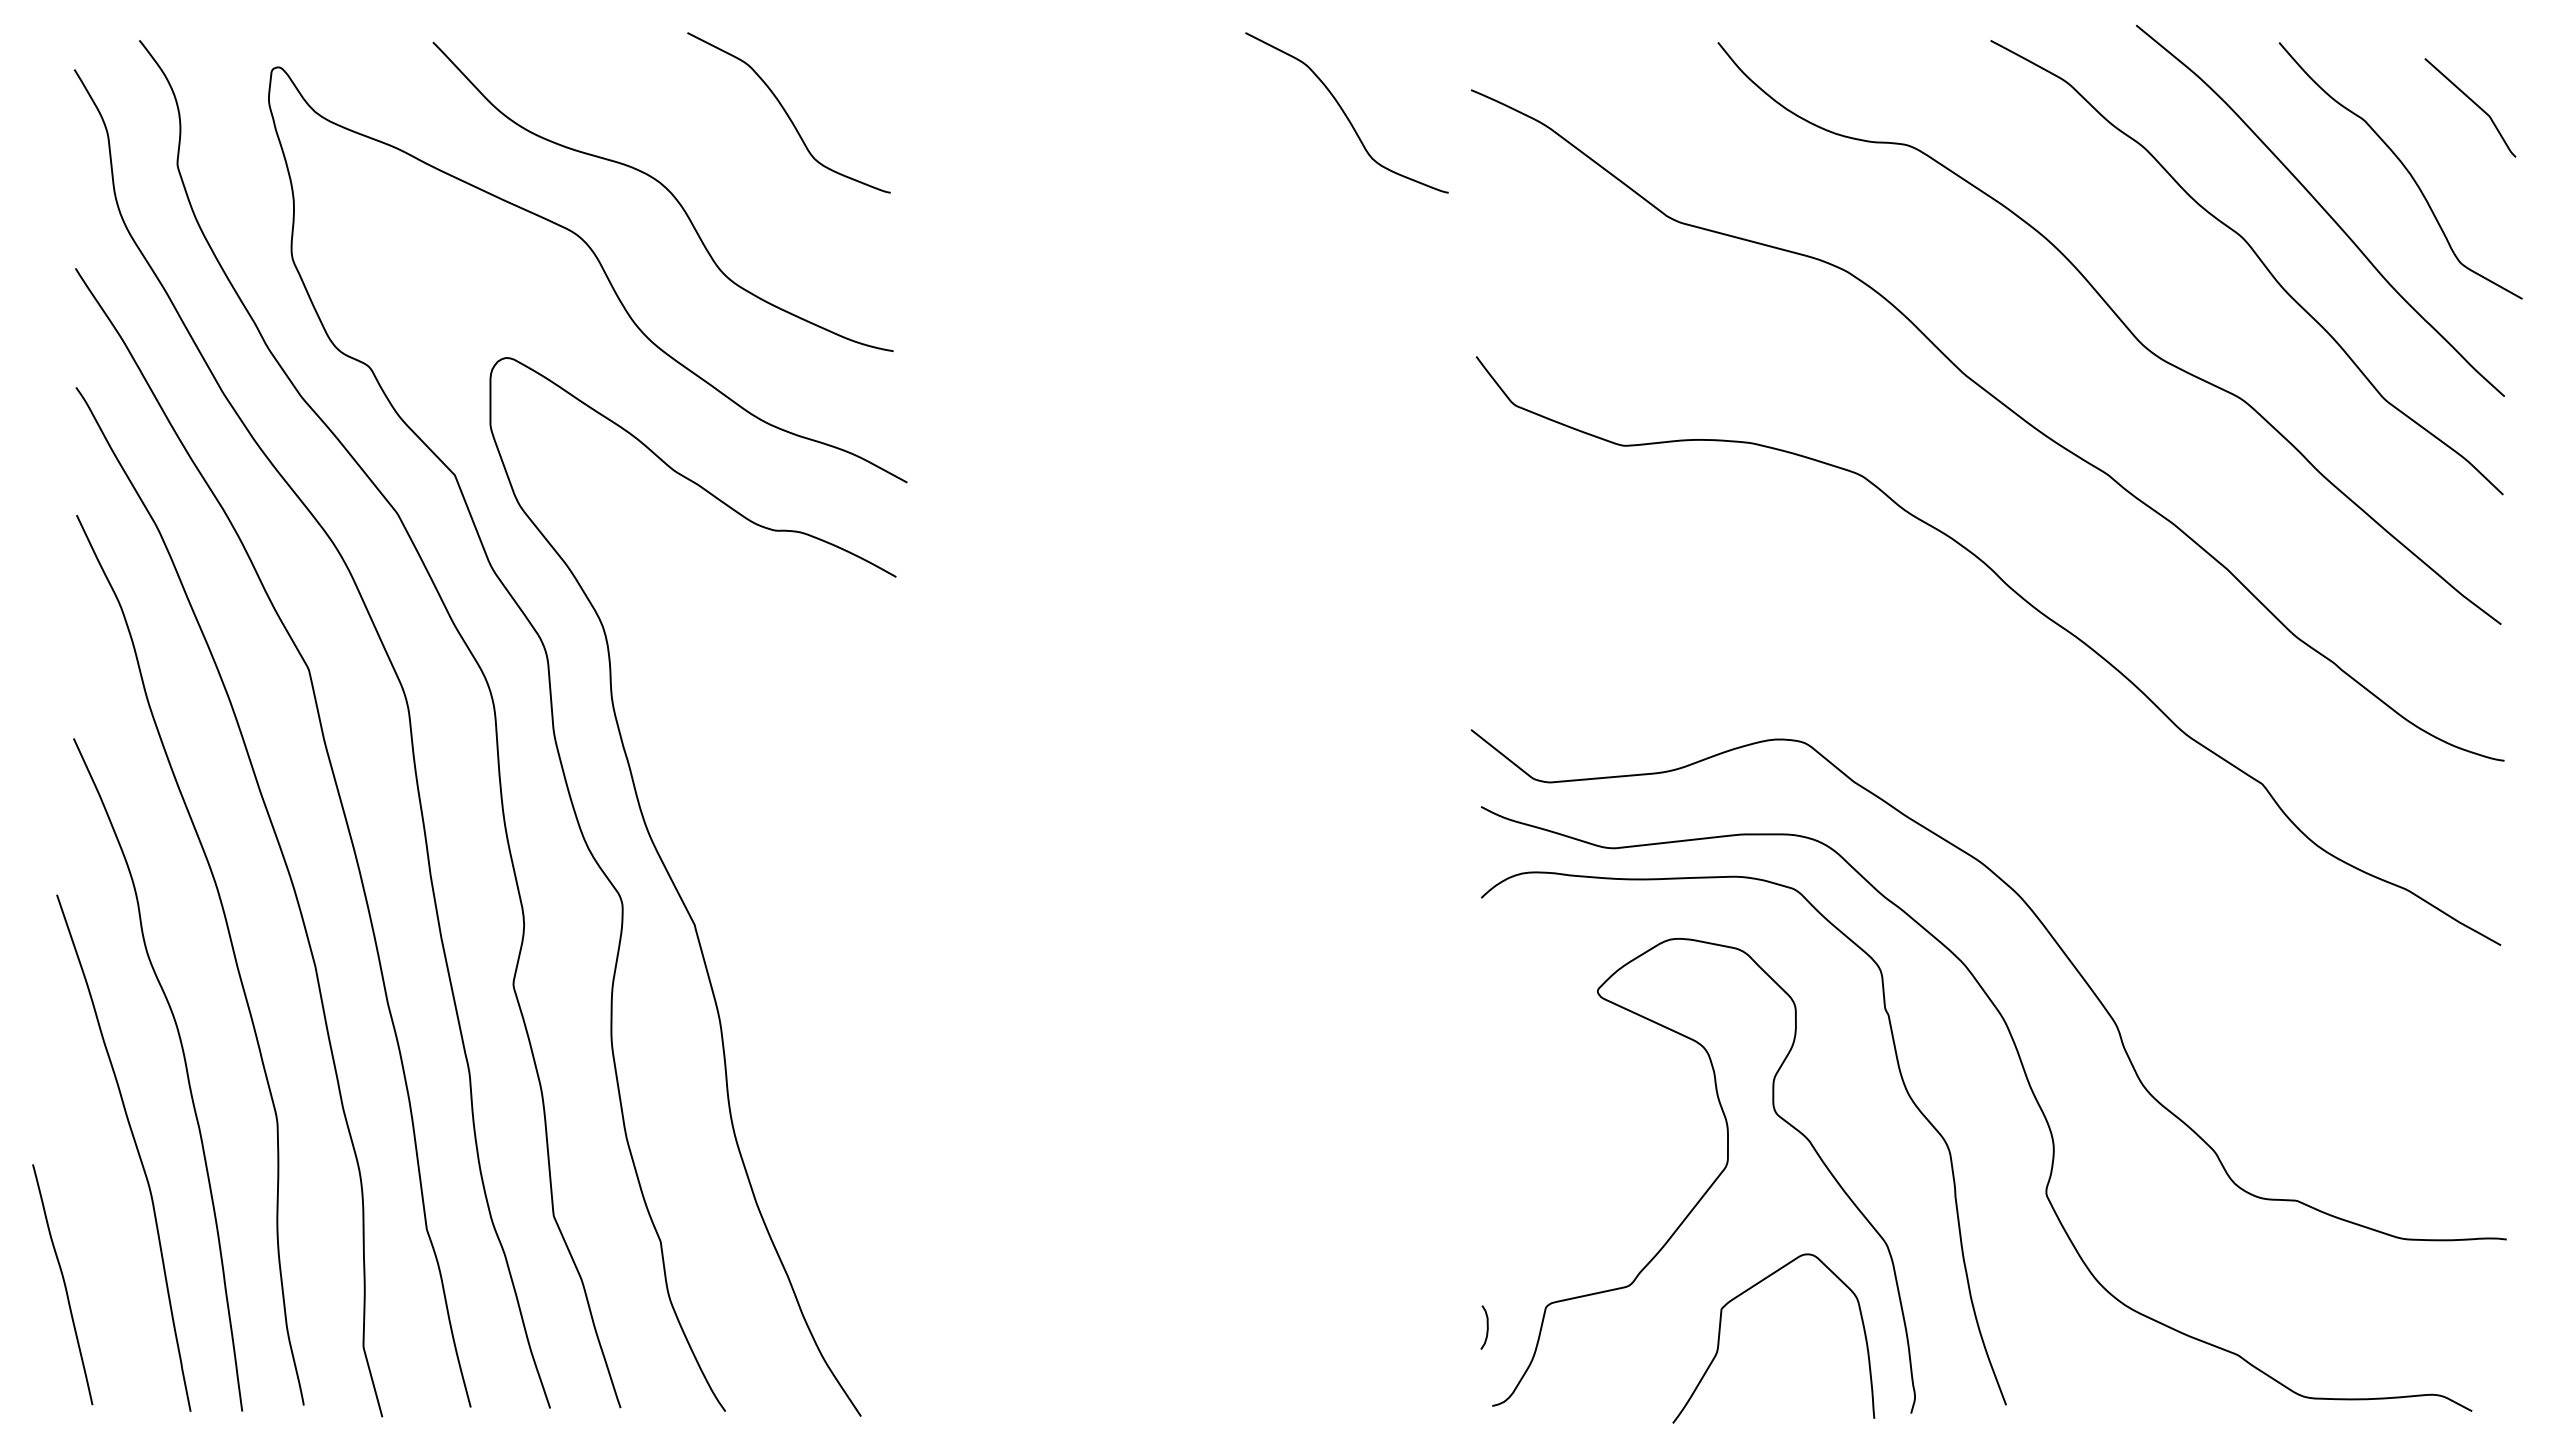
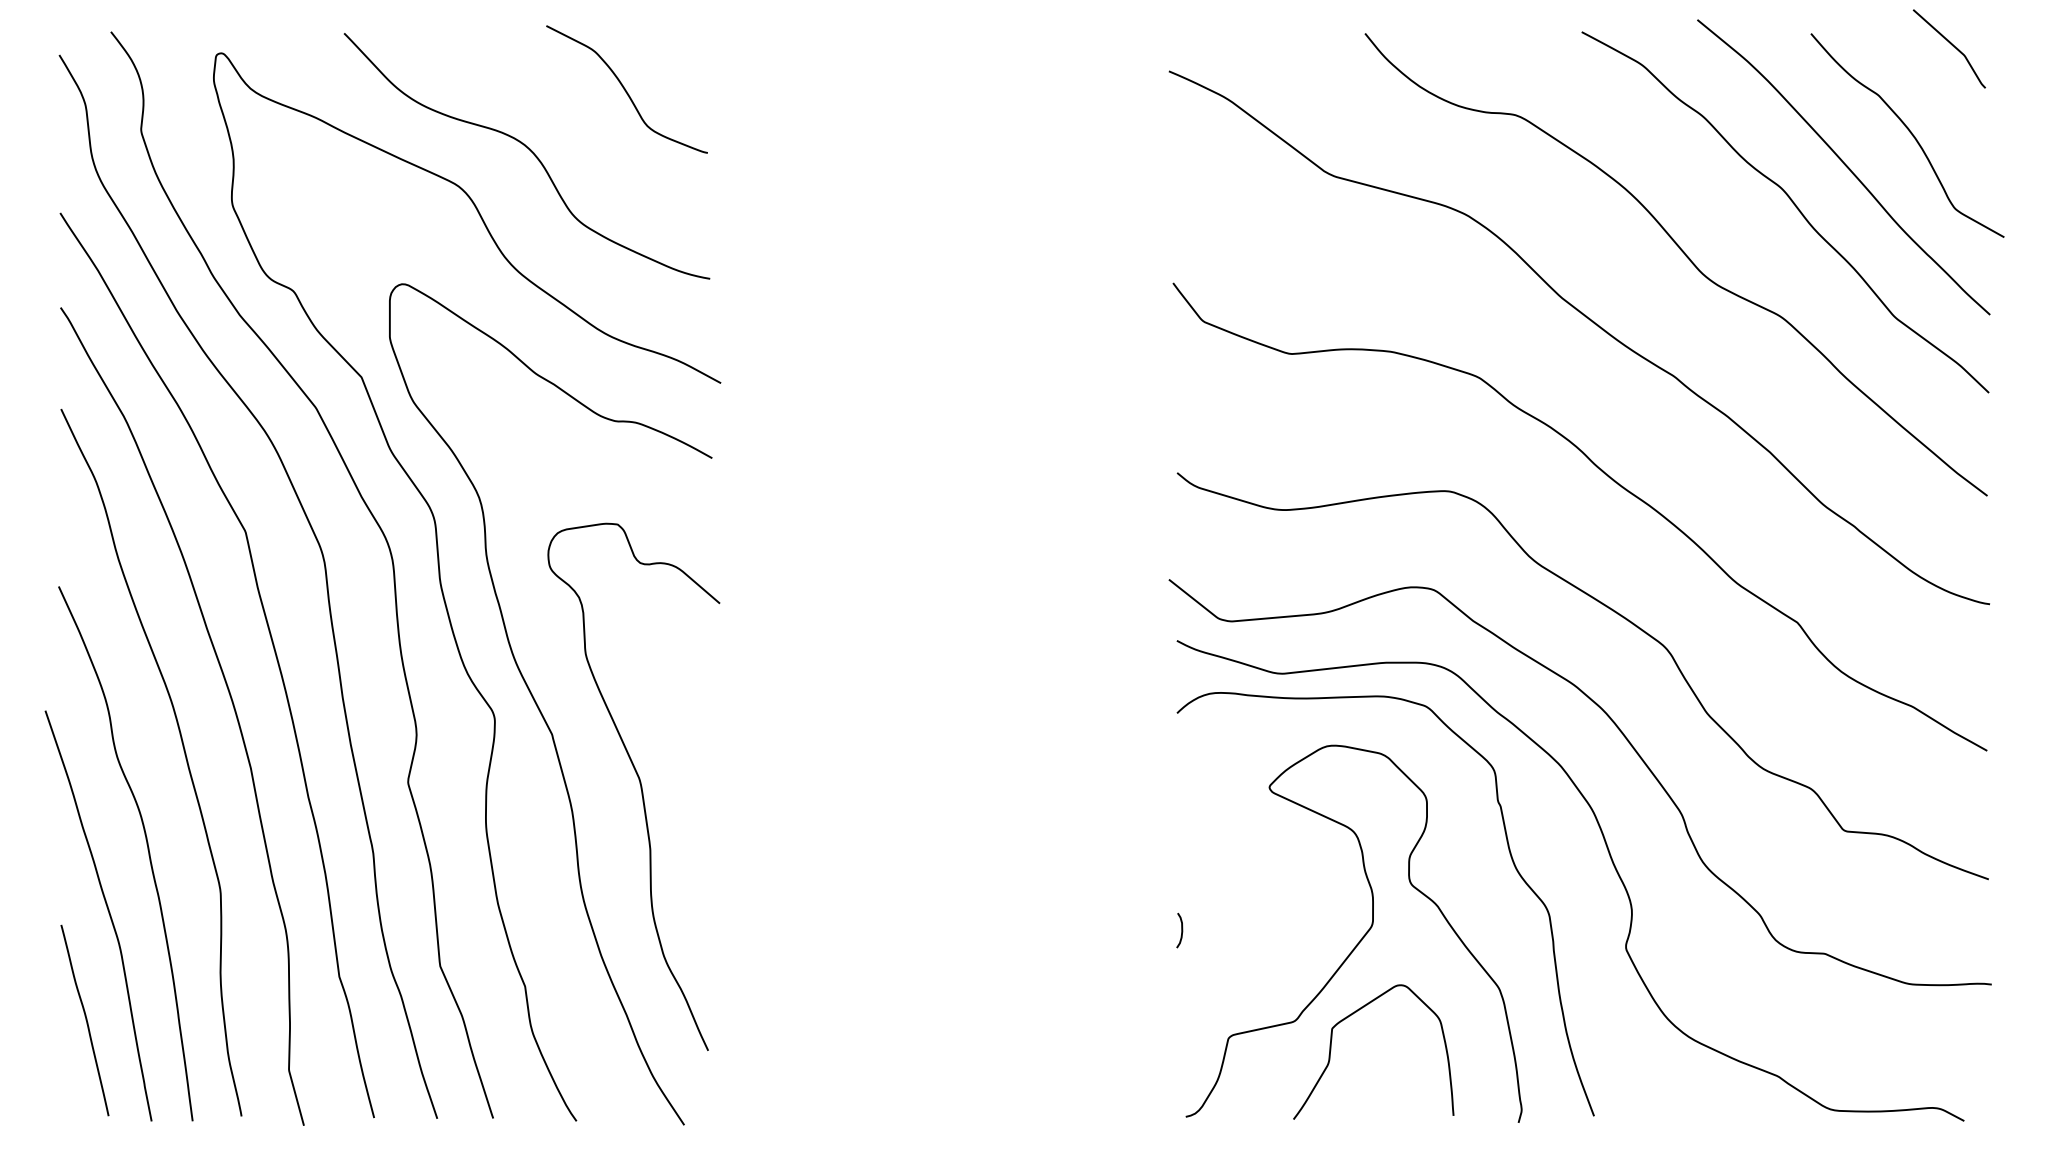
curve: (2473, 103) -> (1951, 45), moved
curve: (1345, 112) -> (1069, 89), removed
curve: (2041, 777) -> (1622, 617), added
curve: (805, 989) -> (640, 785), added
curve: (63, 1283) -> (85, 1019), moved
curve: (1486, 1327) -> (1181, 930), moved
curve: (1720, 1334) -> (1331, 1048), moved

